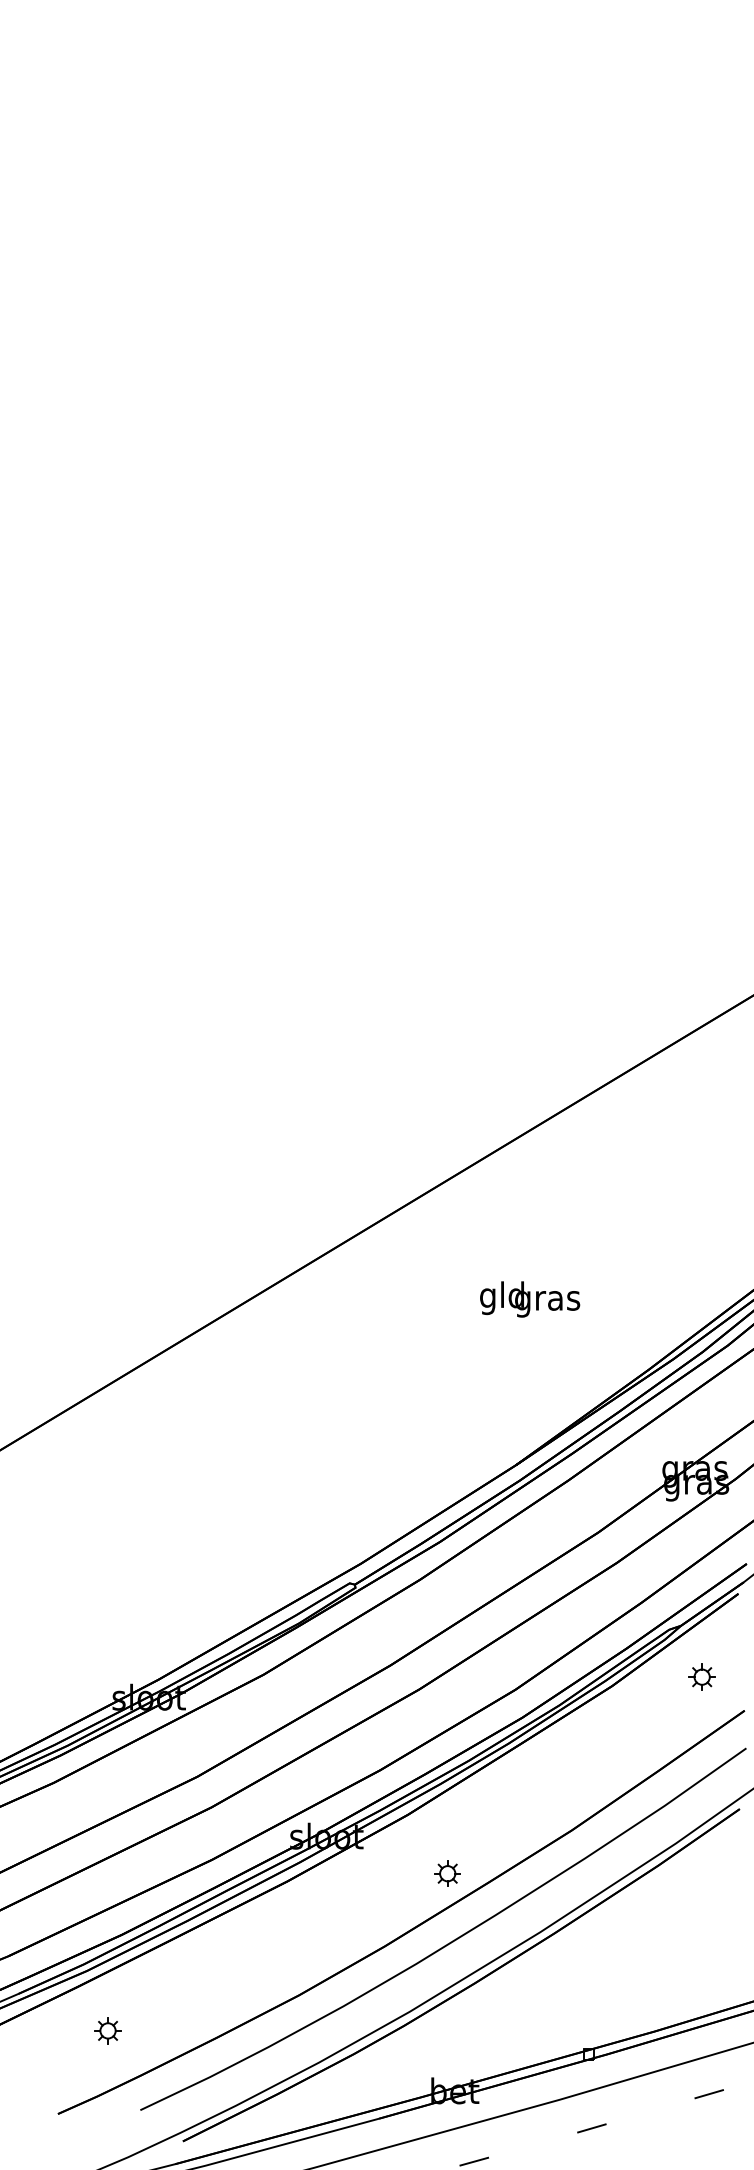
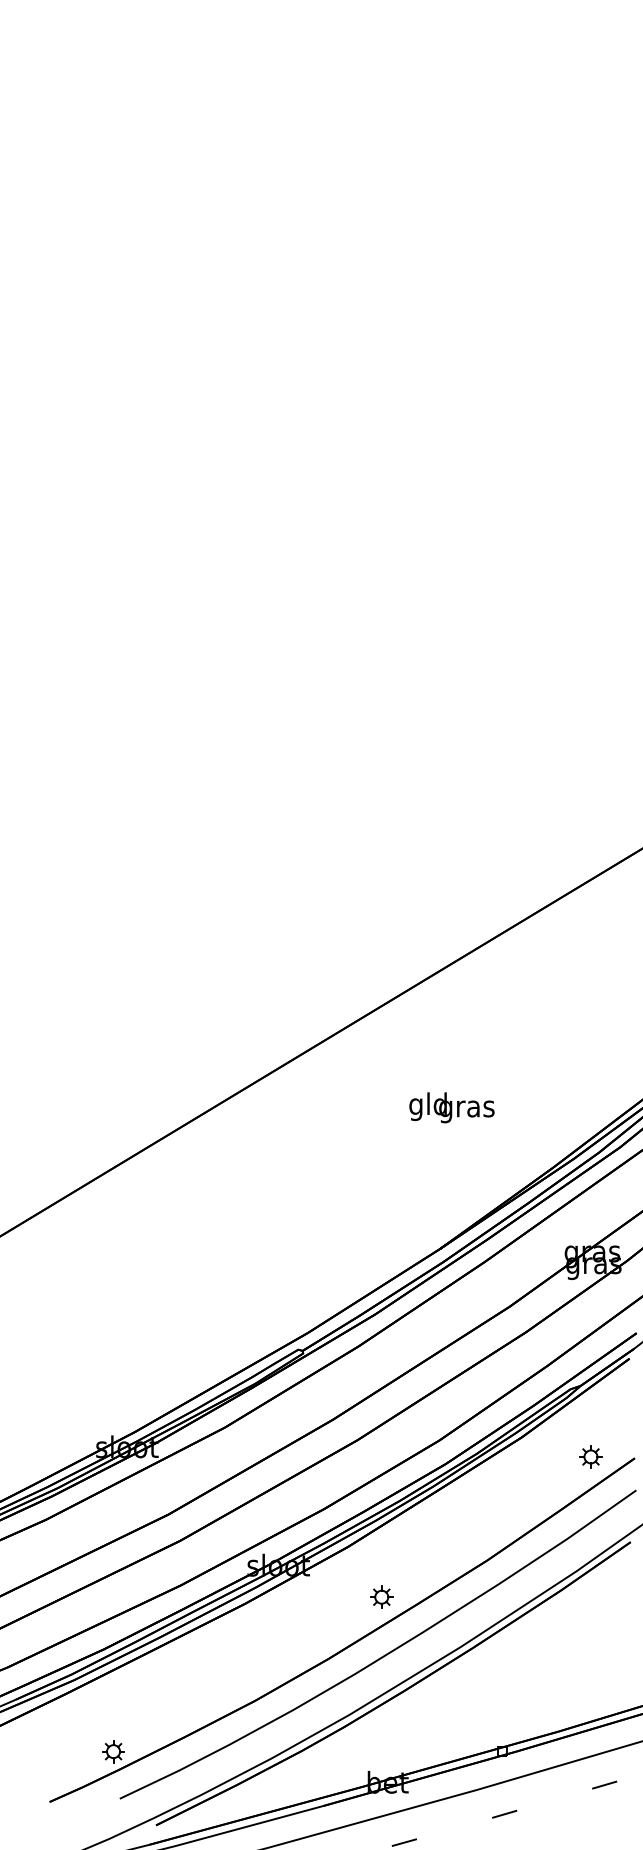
part: (701, 1676) -> (590, 1456), moved
part: (107, 2030) -> (113, 1751), moved

